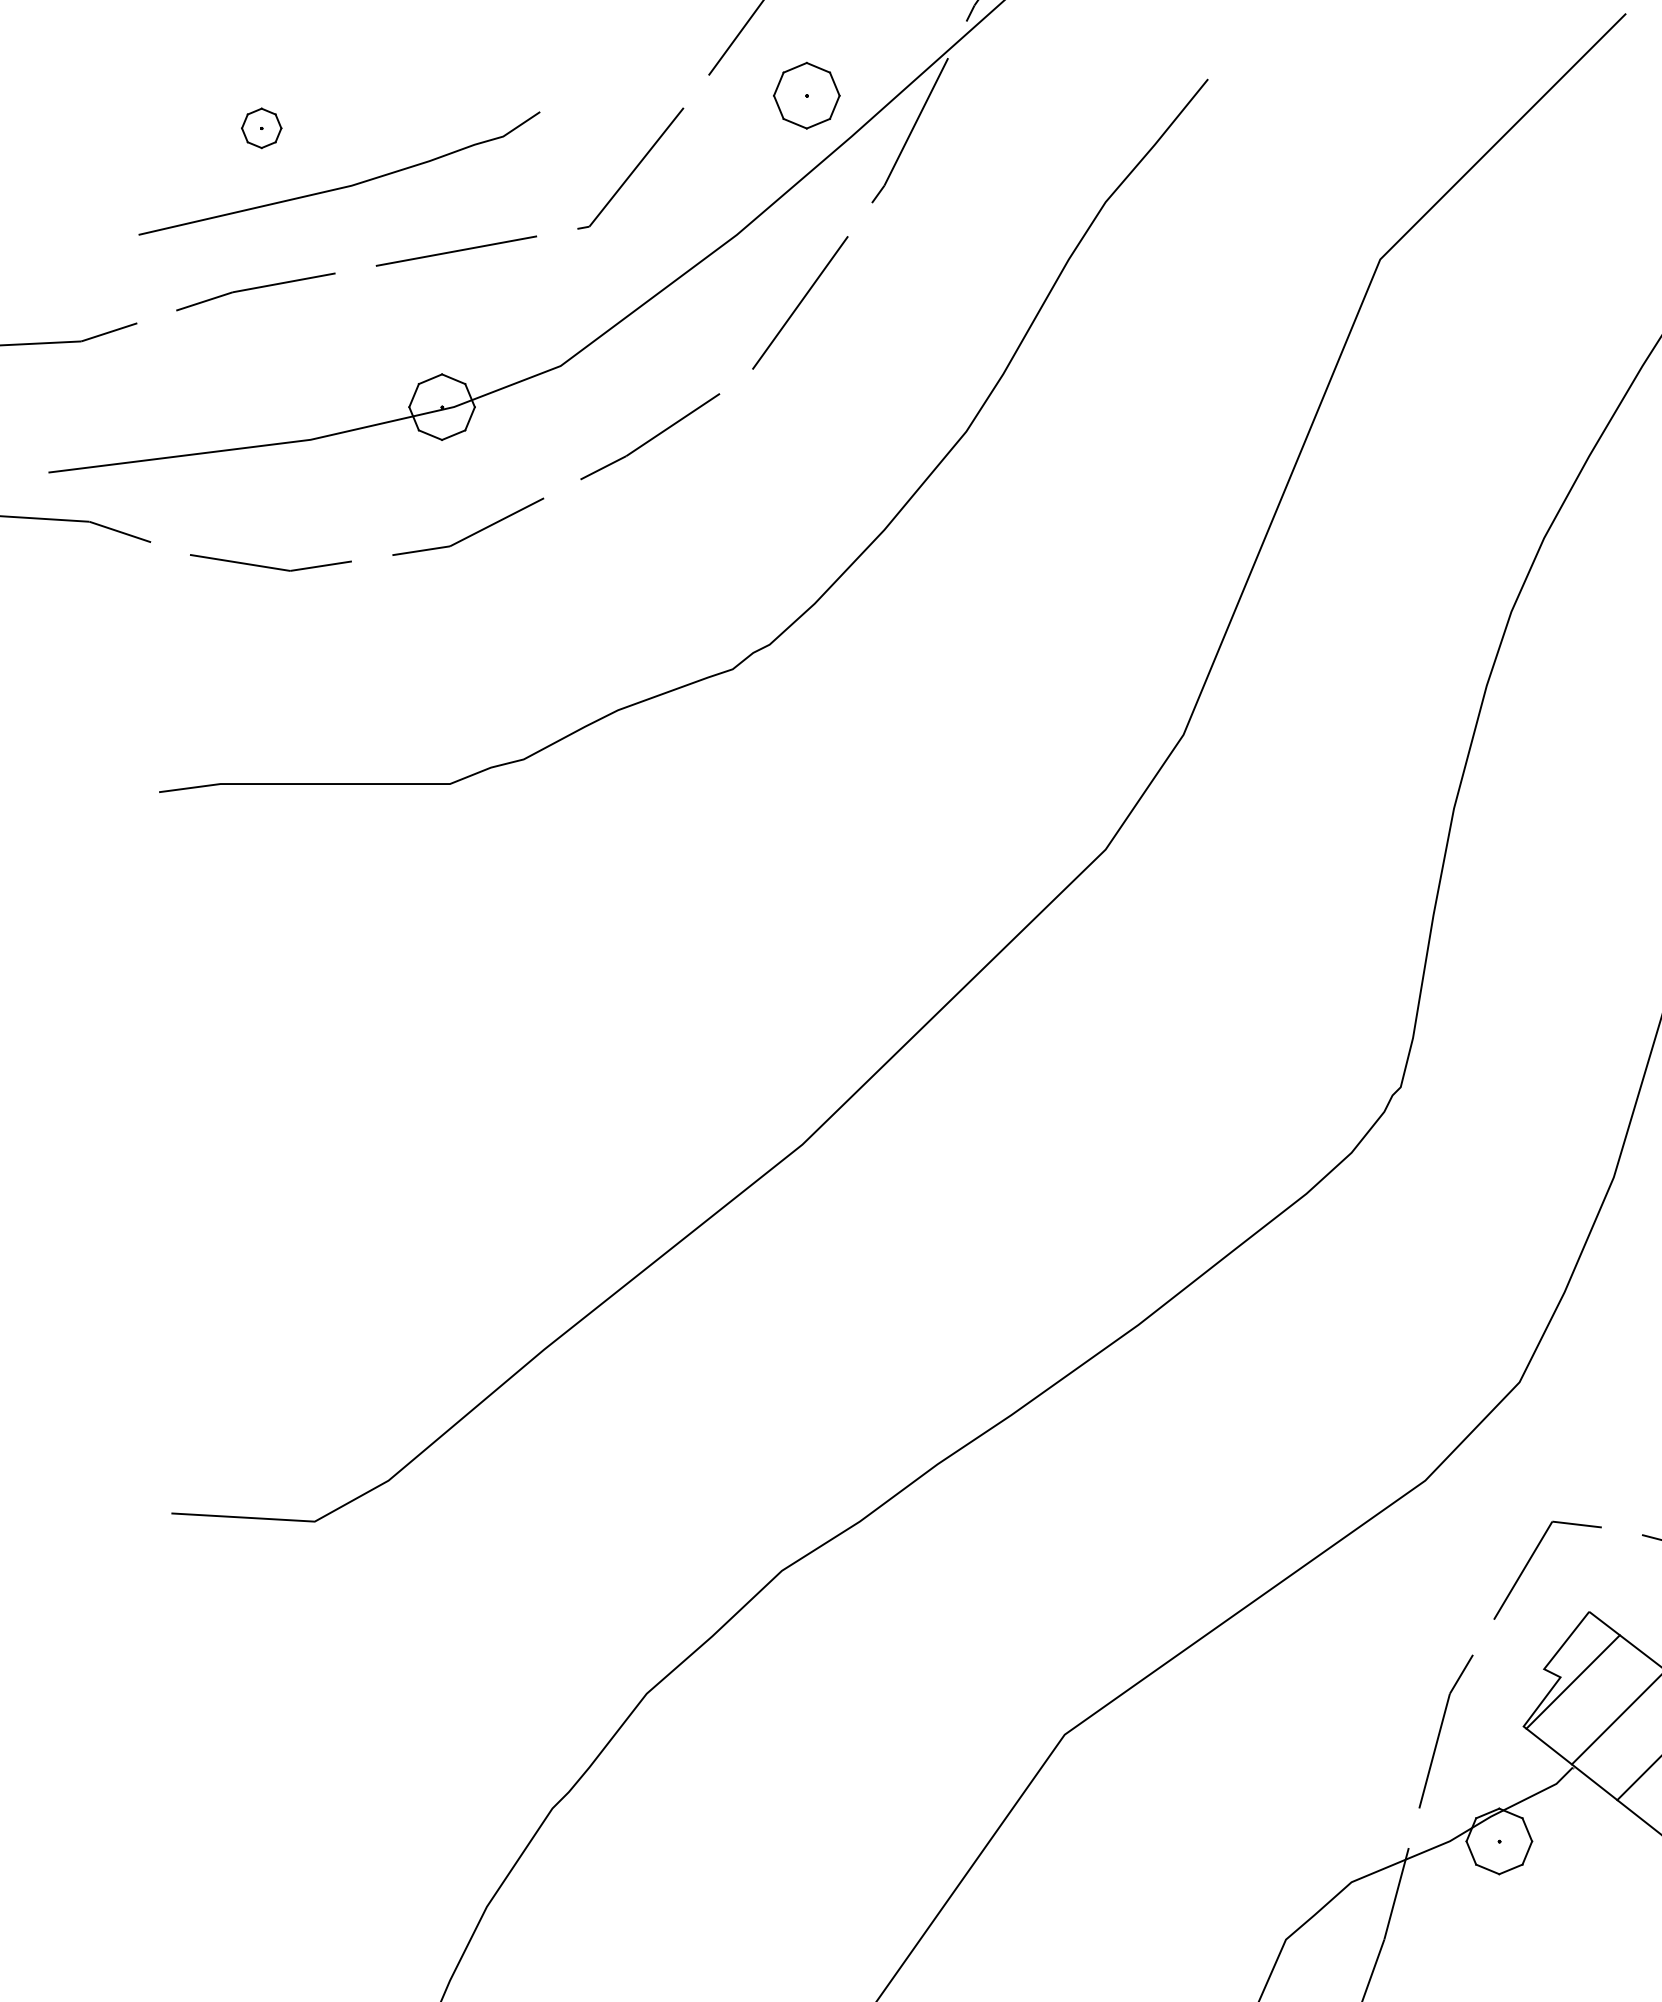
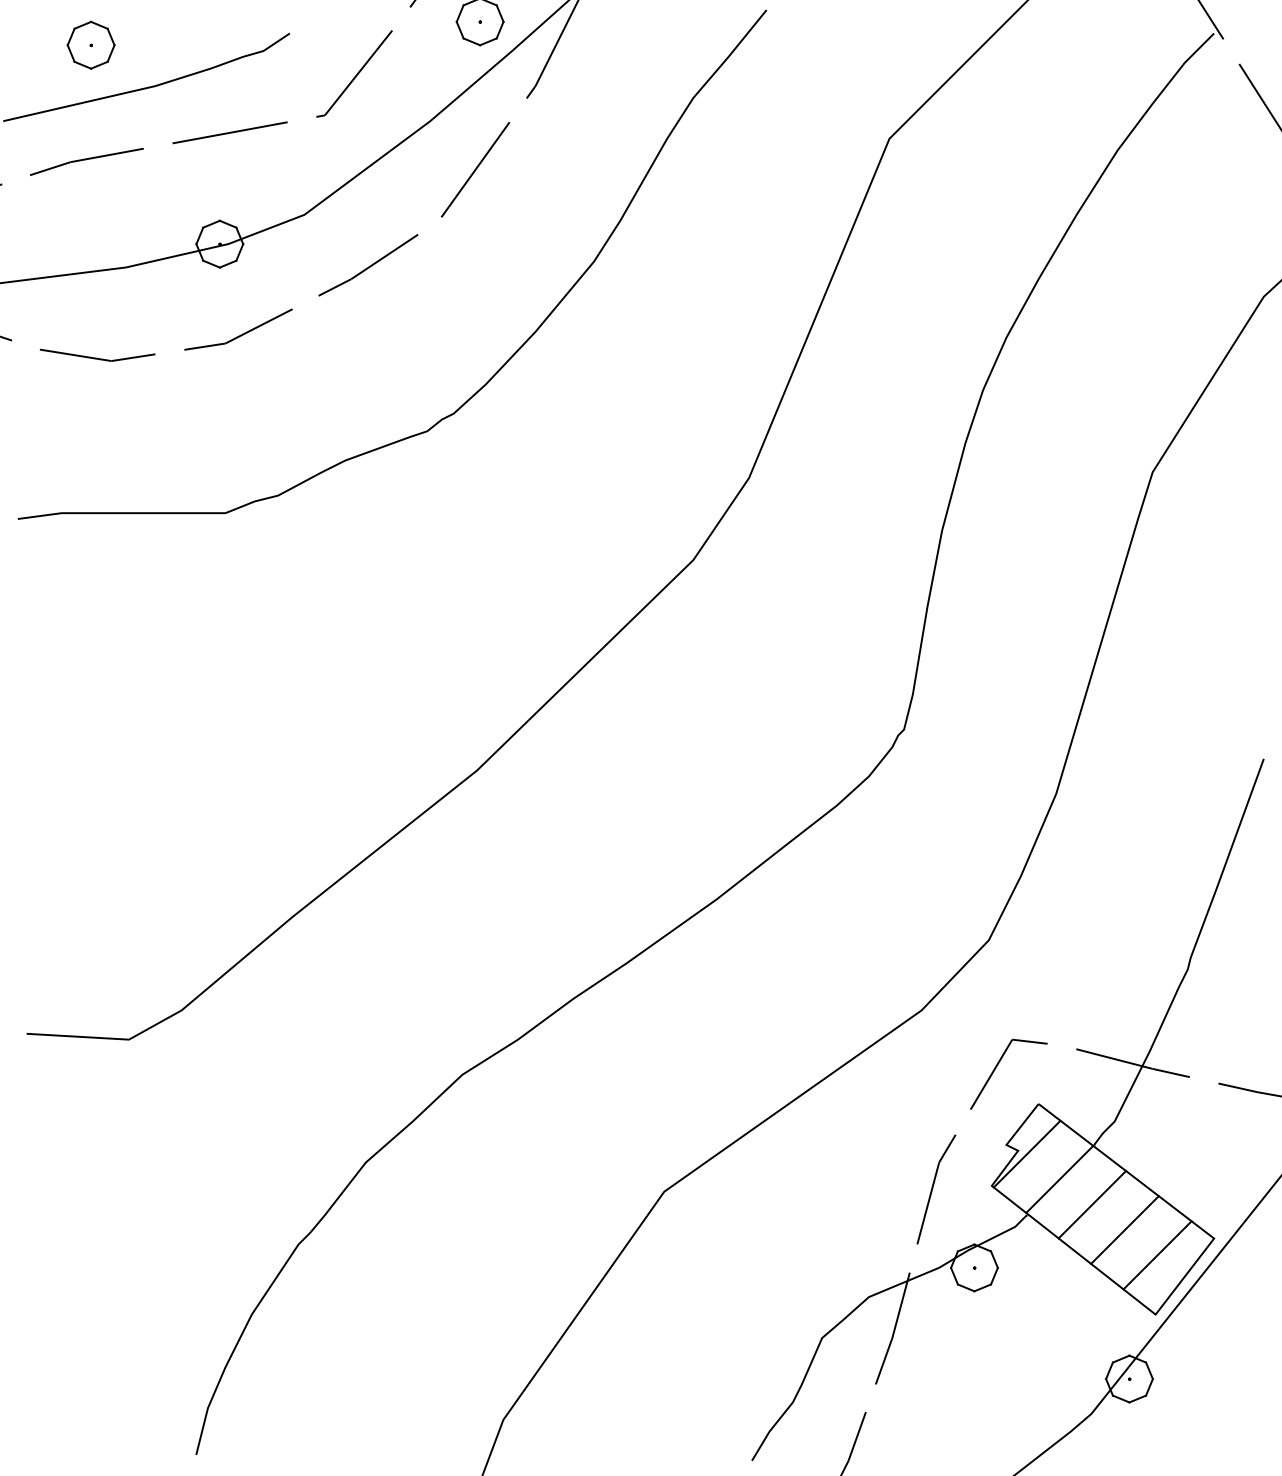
part: (260, 127) -> (90, 44), size x1.67

